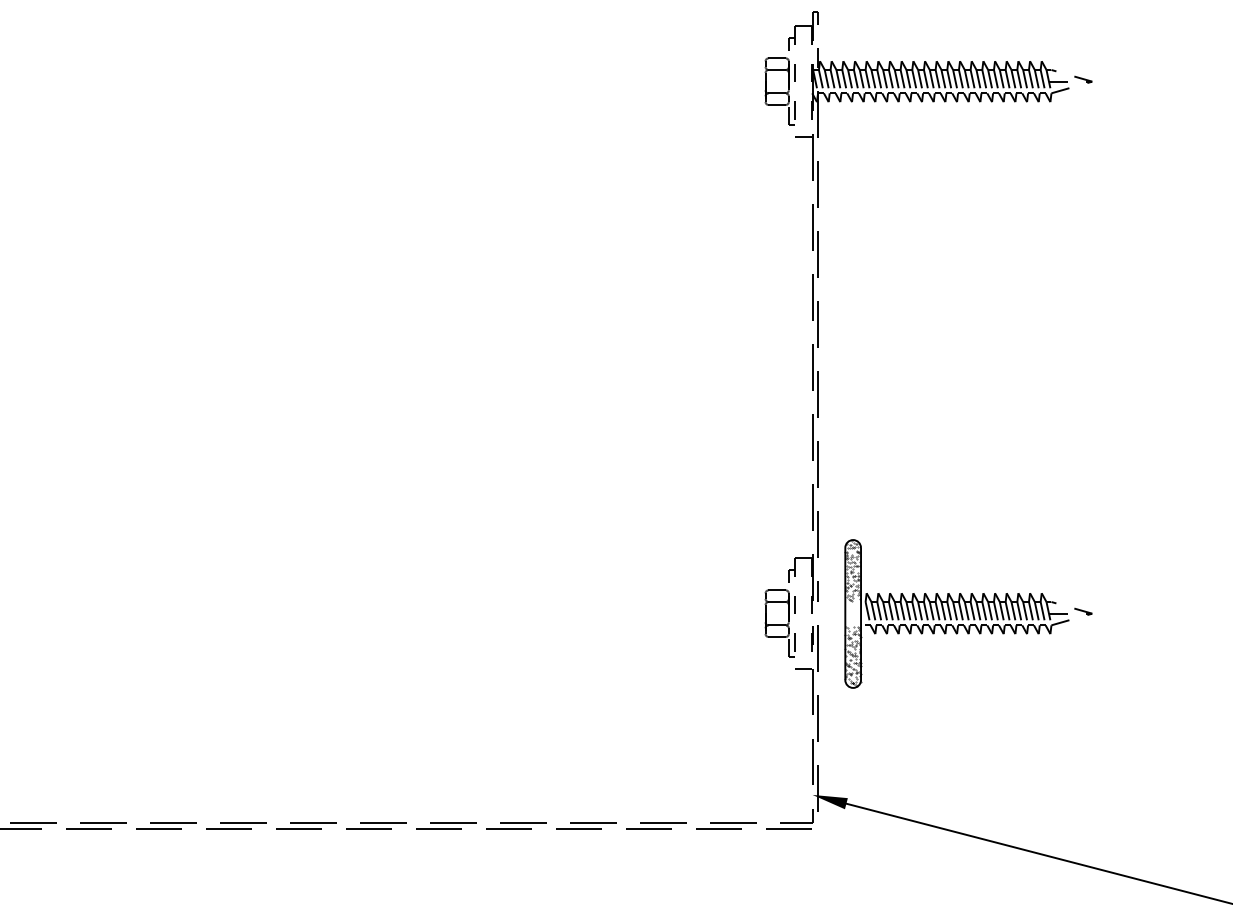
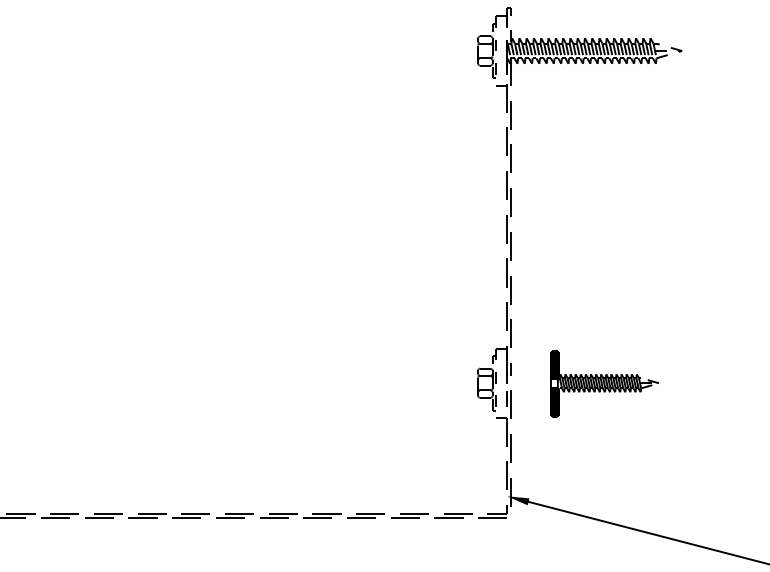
part: (968, 614) -> (604, 383), size x0.7

